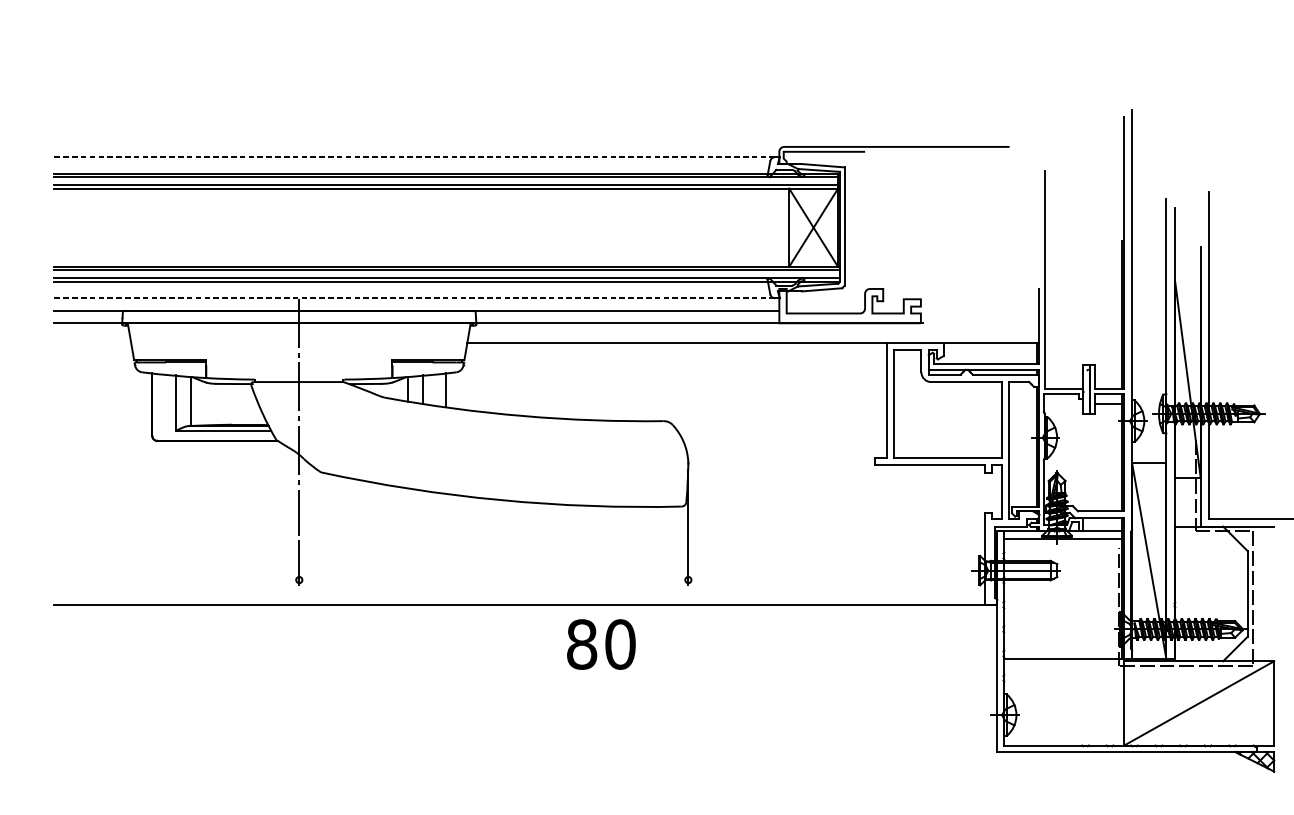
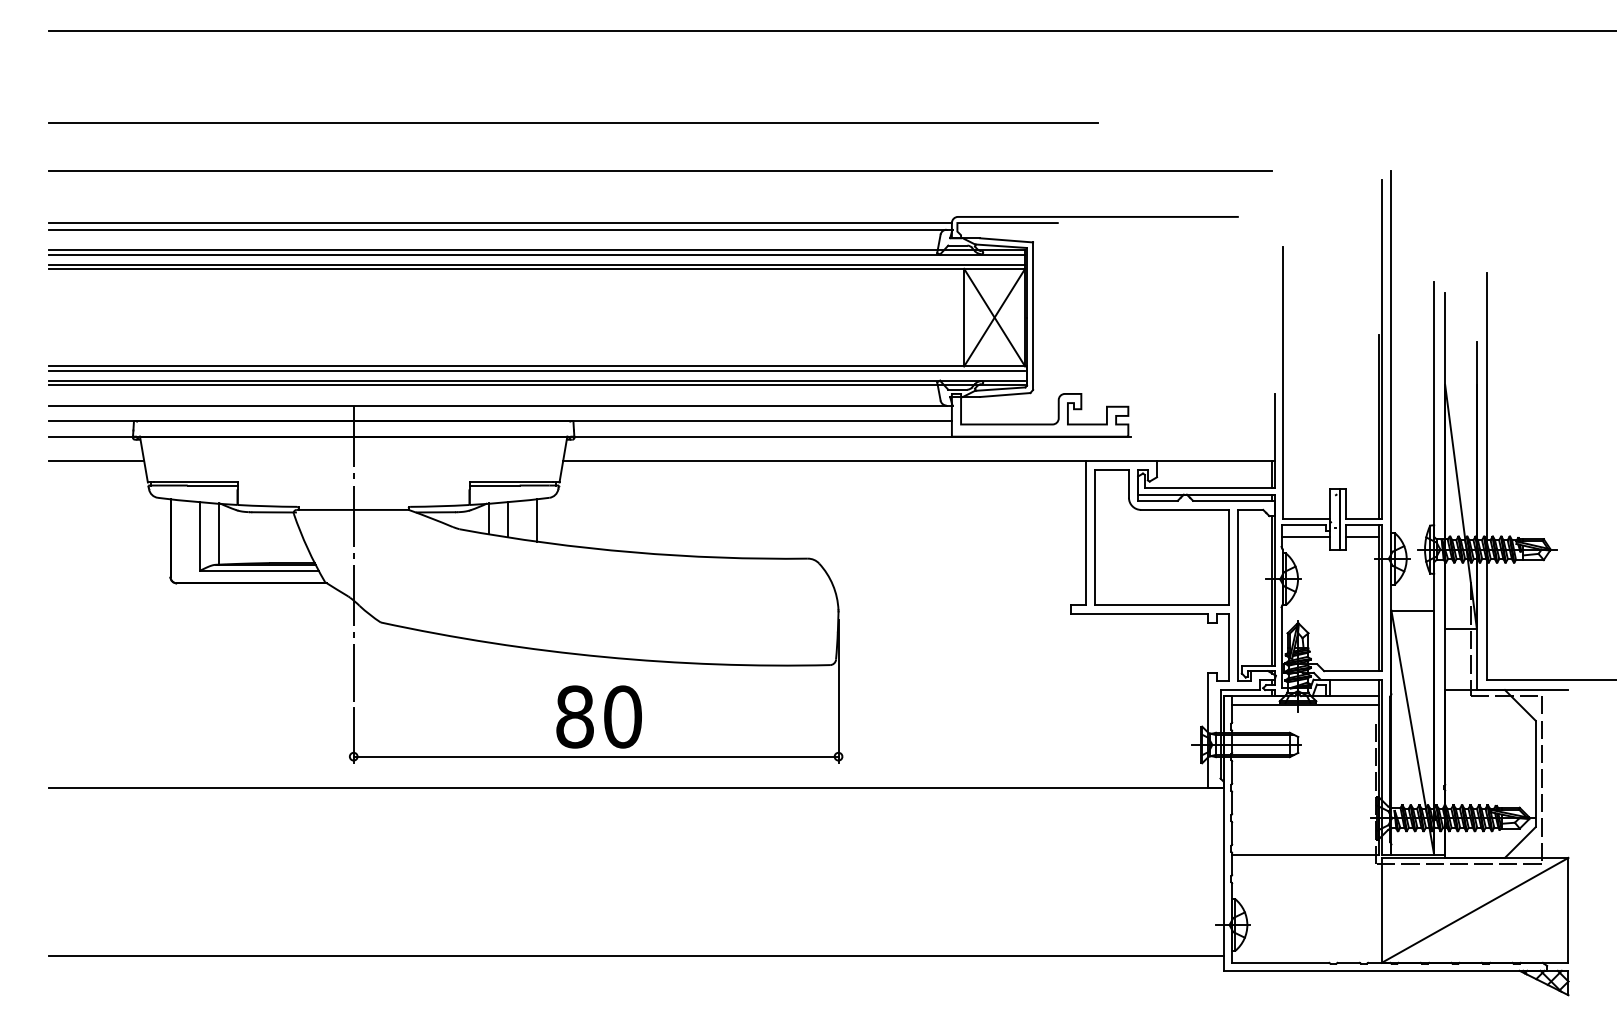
line: (475, 71) -> (573, 122), added
line: (545, 110) -> (660, 171), added
line: (416, 152) -> (499, 223), added
line: (415, 157) -> (498, 229), dashed -> solid
line: (414, 298) -> (497, 405), dashed -> solid
line: (92, 343) -> (96, 461), added
line: (1063, 404) -> (1305, 537), added
line: (493, 579) -> (595, 756), added
text: (600, 644) -> (598, 716), moved
line: (525, 739) -> (635, 955), added

